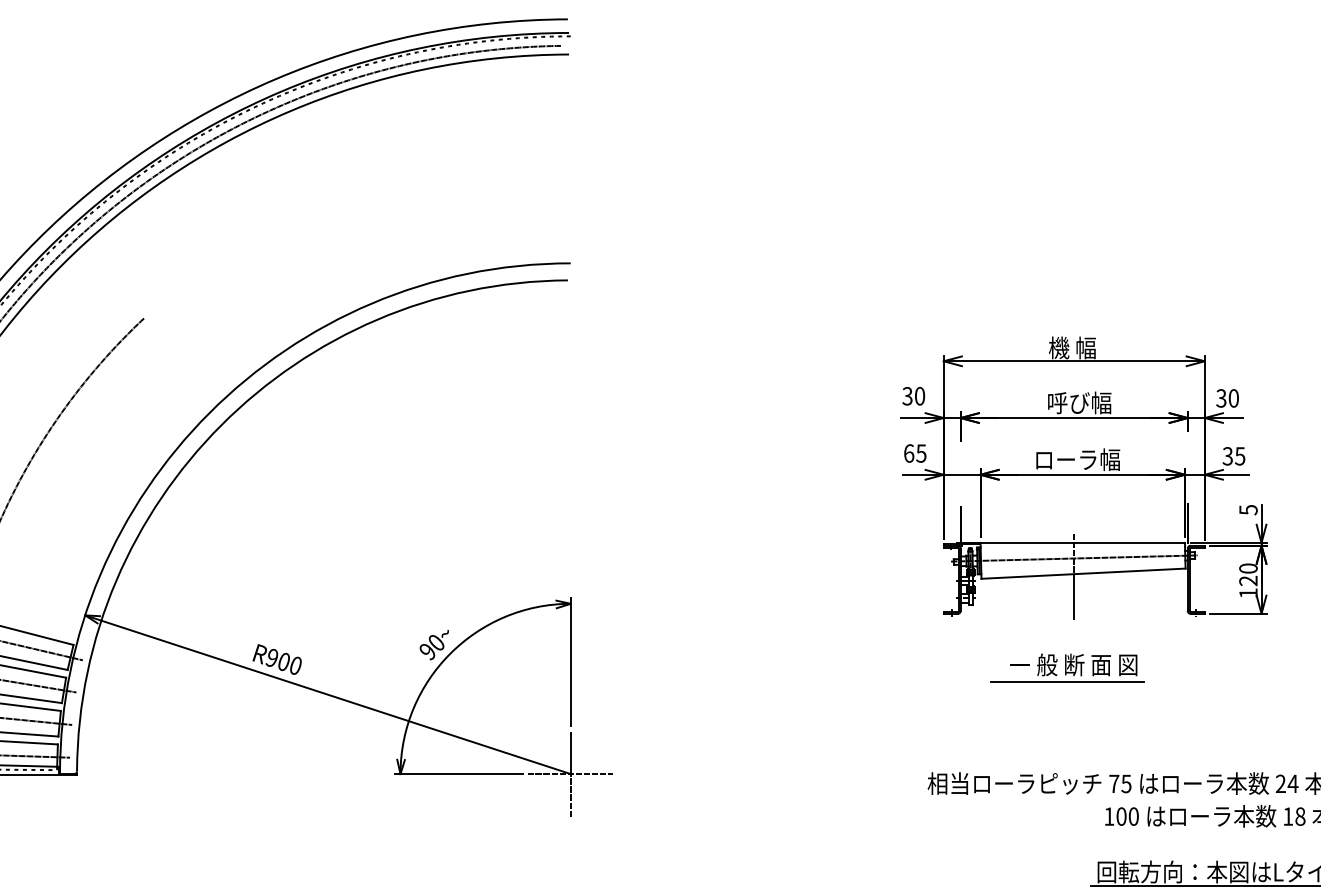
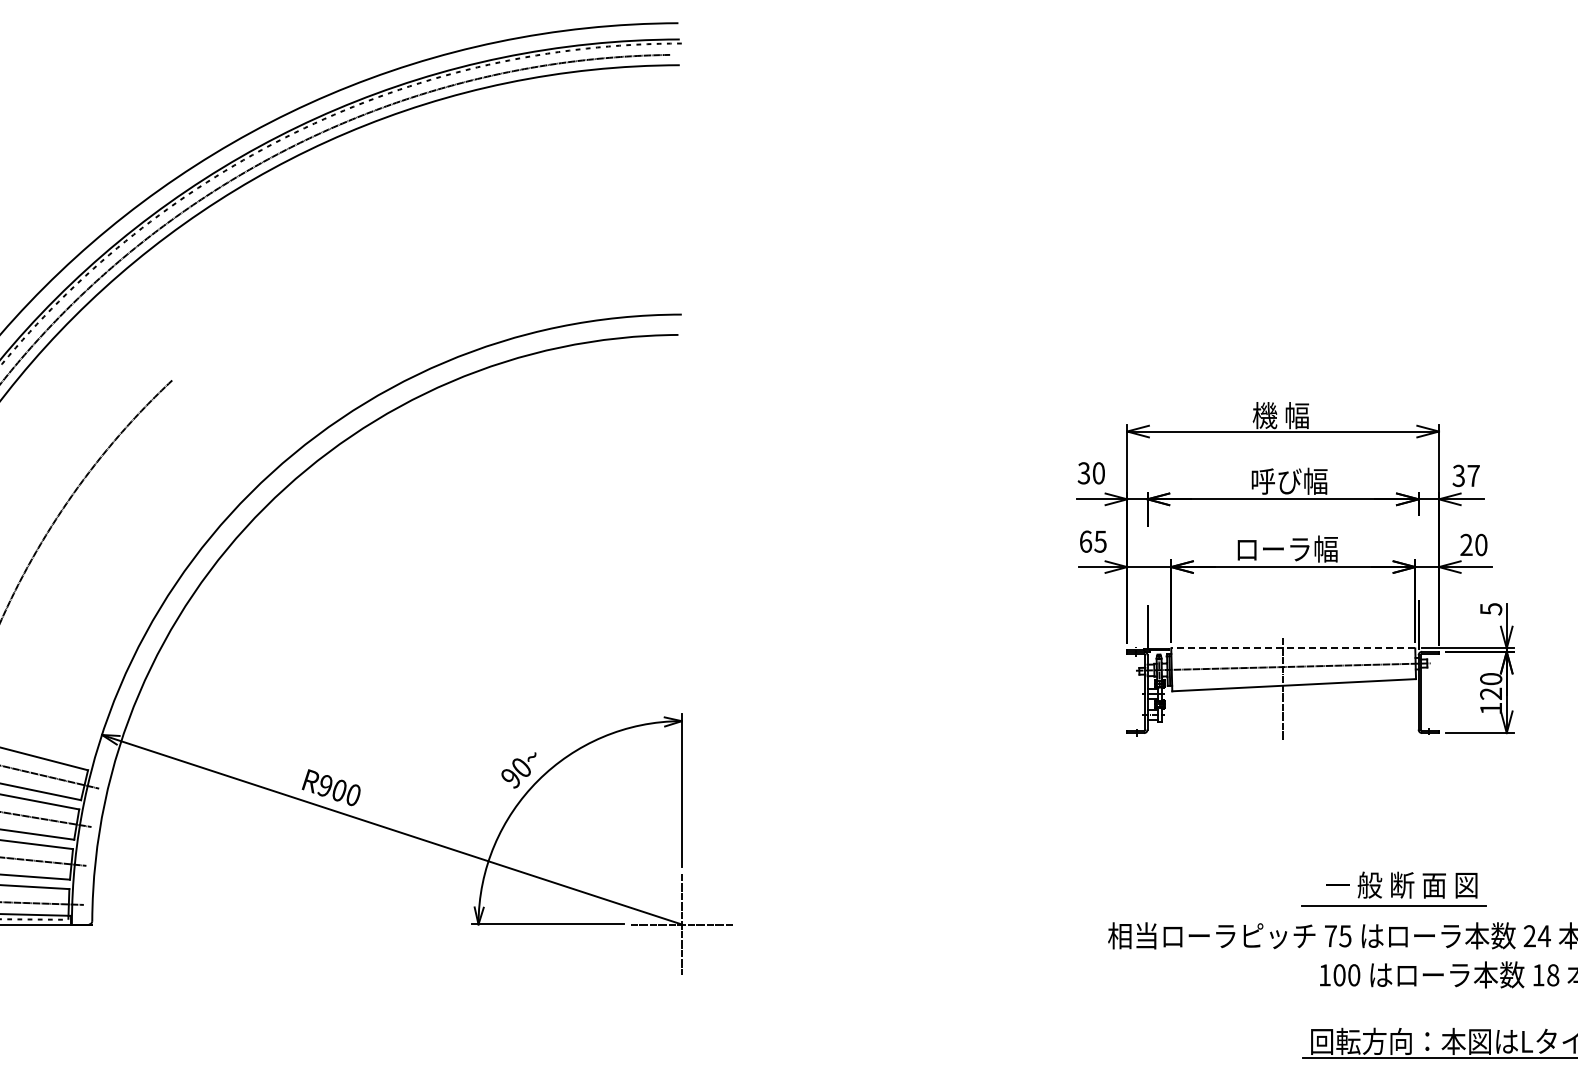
text: (1233, 398) -> (1473, 475), 30 -> 37
text: (1233, 455) -> (1473, 544), 35 -> 20
line: (1082, 542) -> (1292, 648), solid -> dashed
part: (1067, 667) -> (1393, 888), moved

